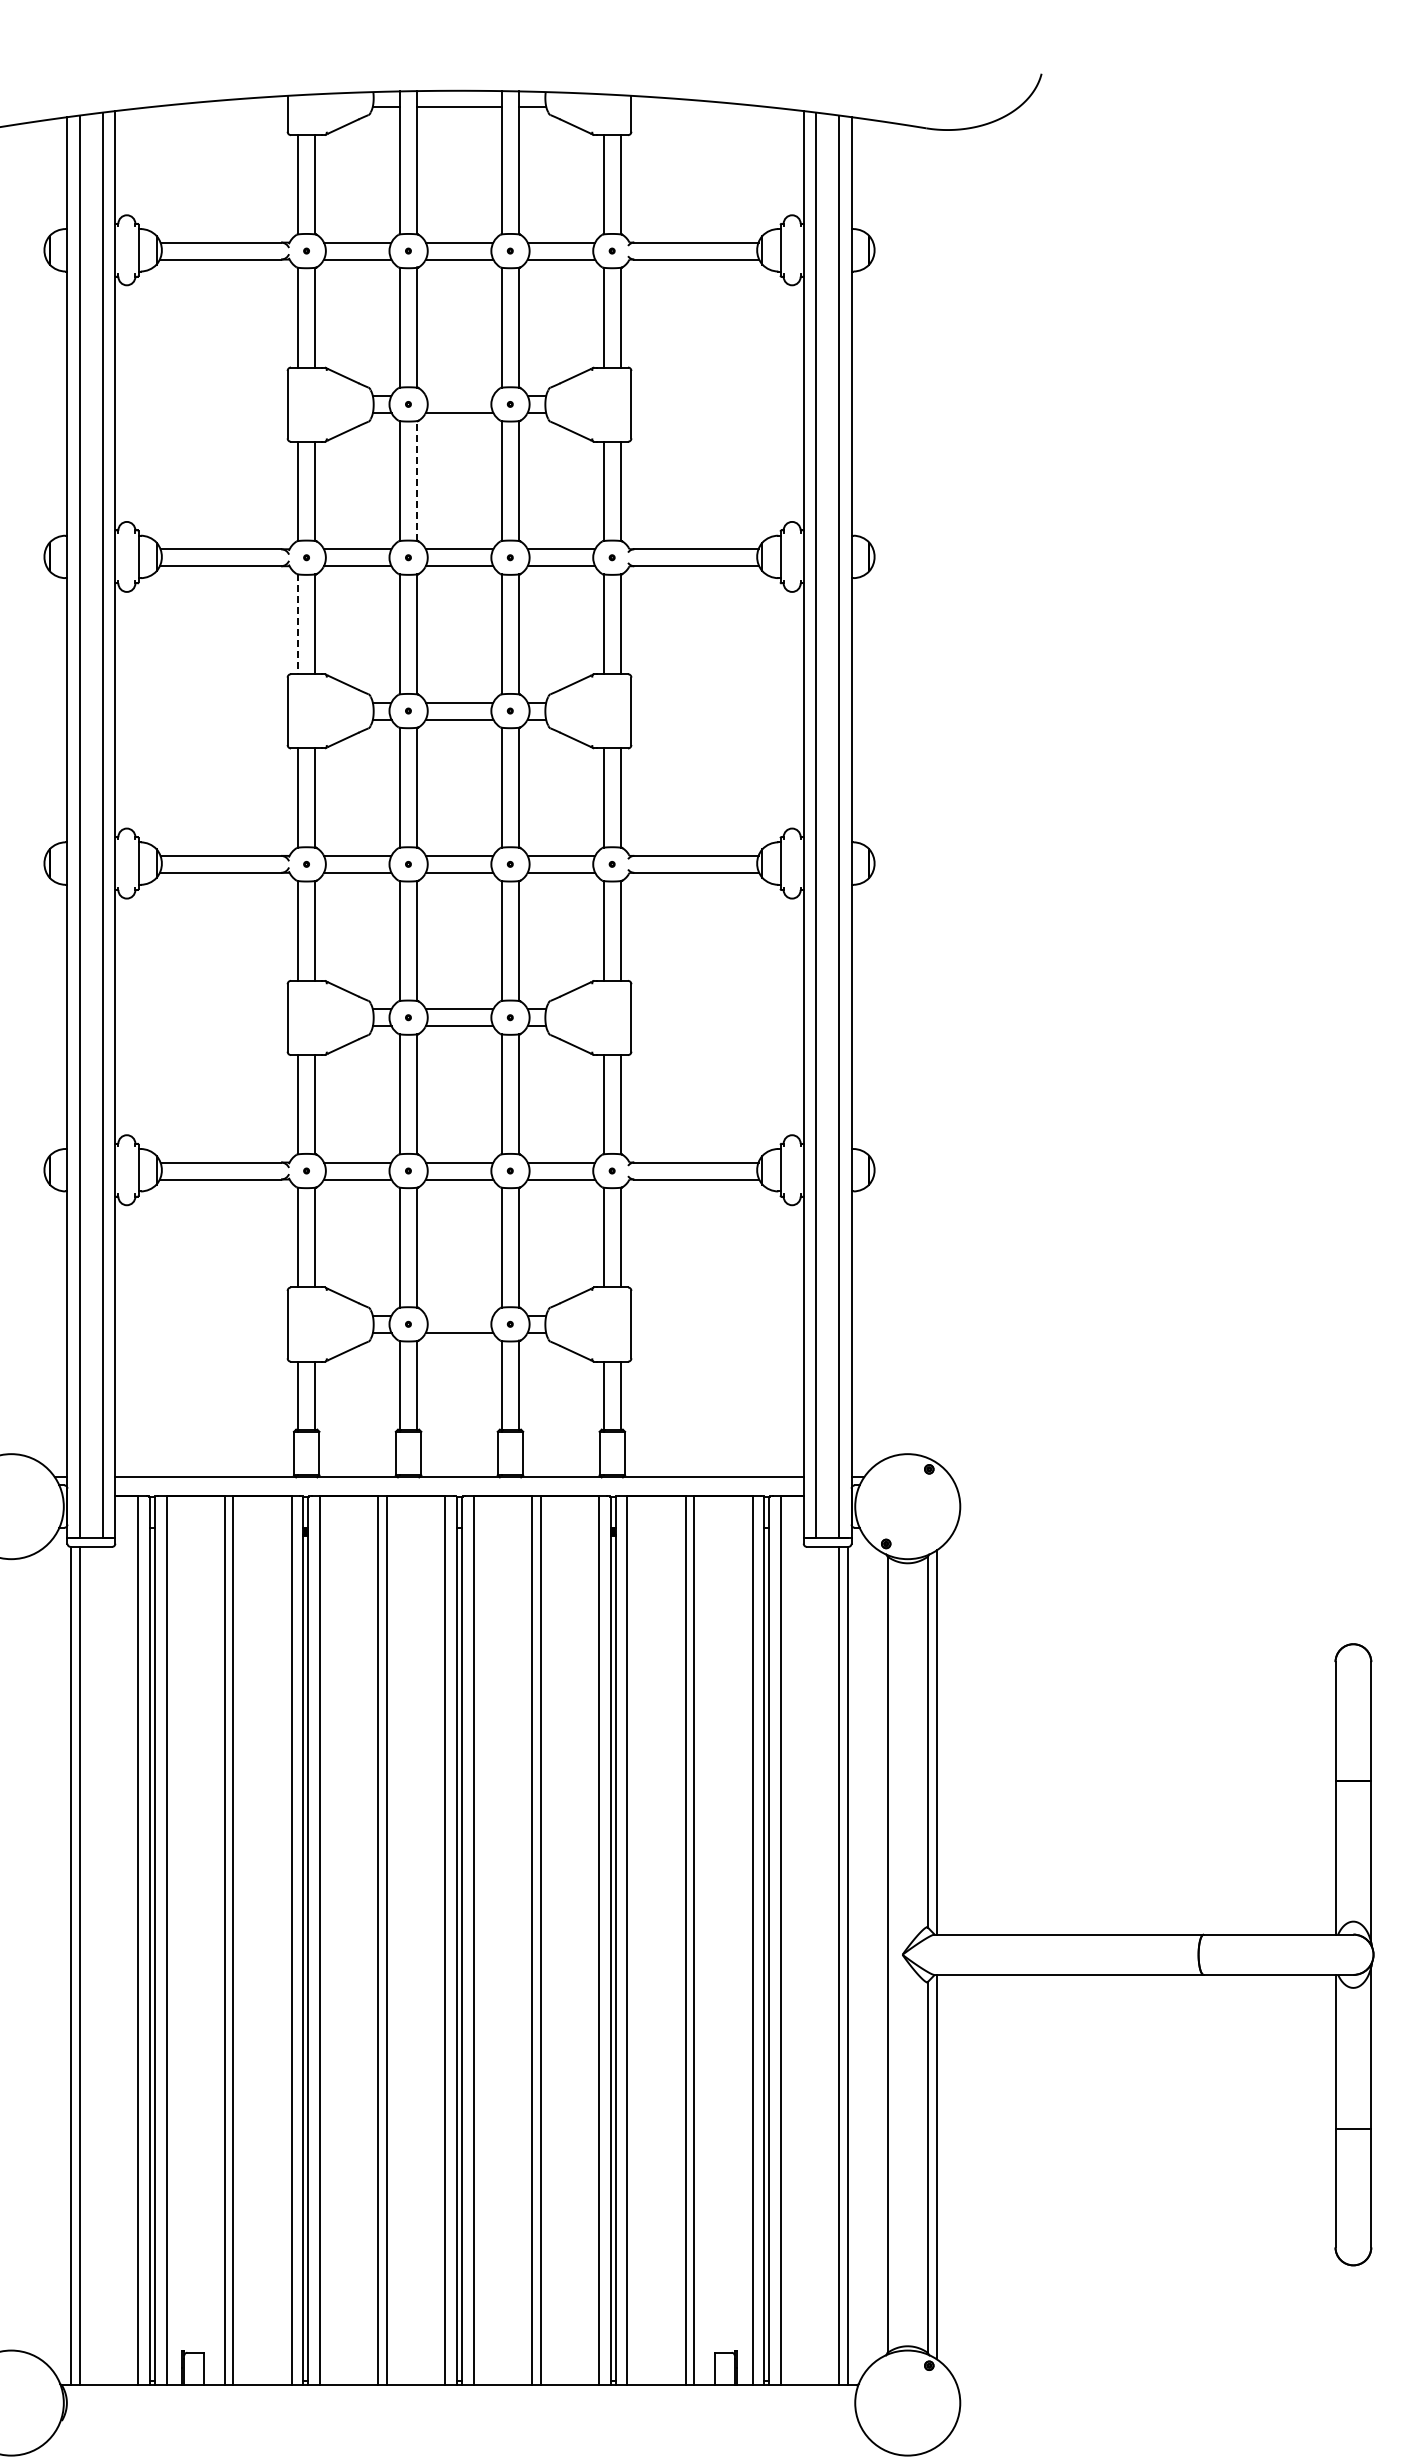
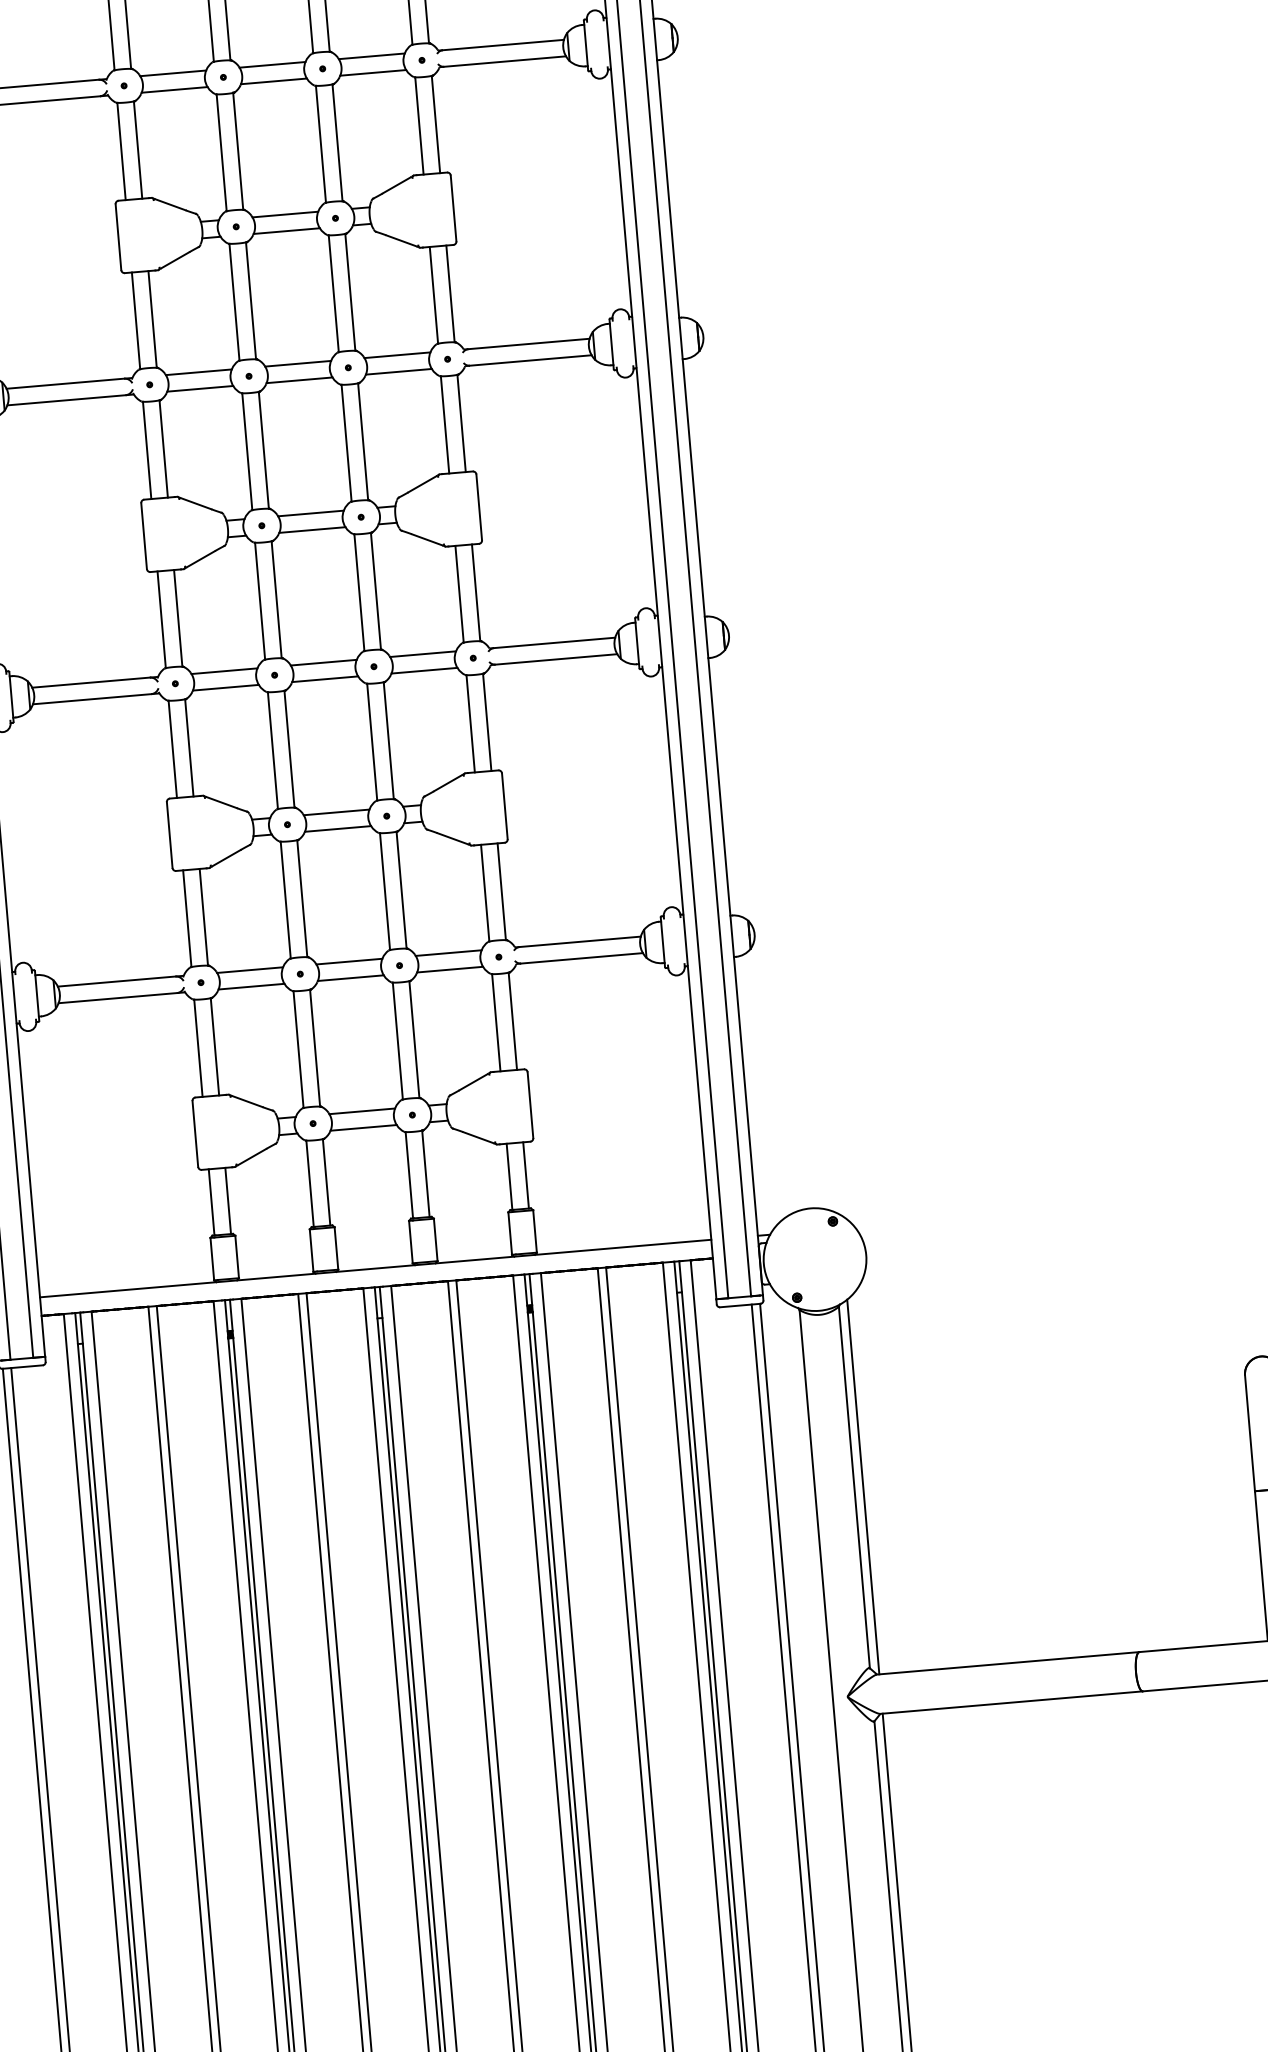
line: (459, 396) -> (285, 214), added
line: (417, 480) -> (251, 300), dashed -> solid
line: (298, 624) -> (147, 450), dashed -> solid
line: (459, 1316) -> (362, 1111), added

